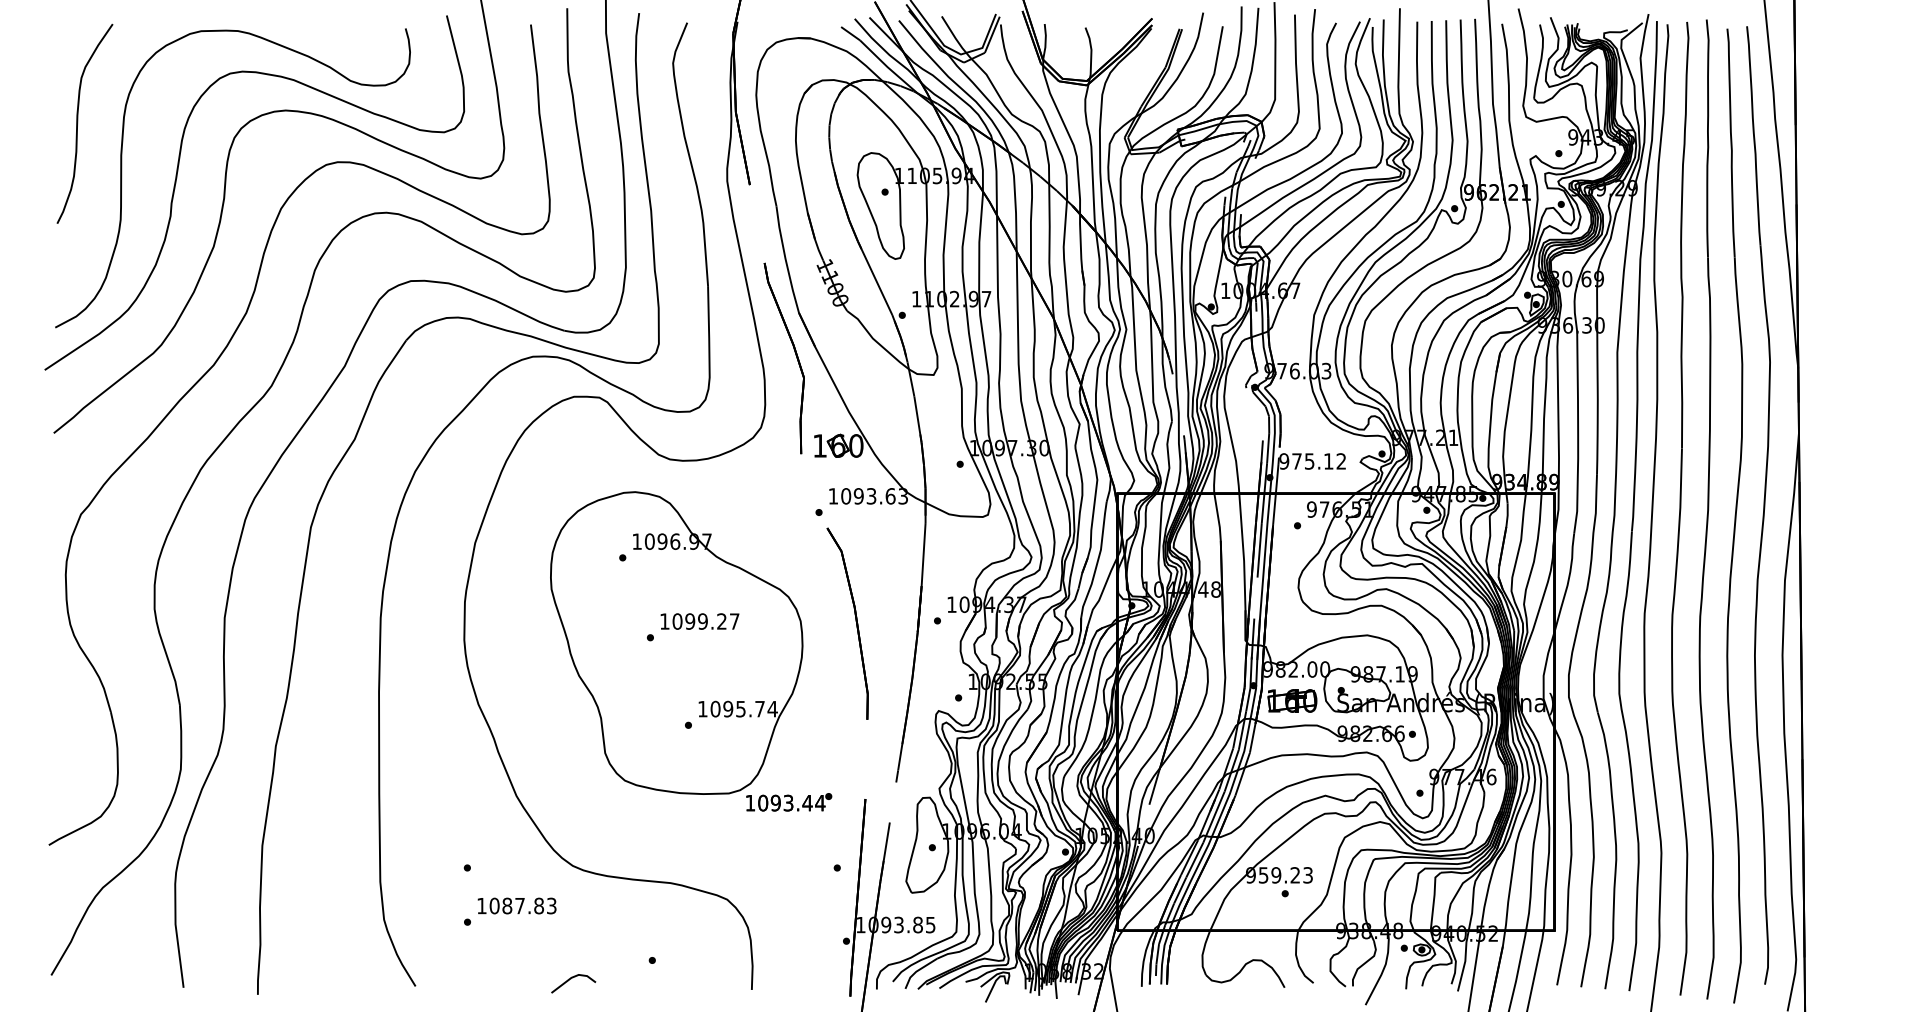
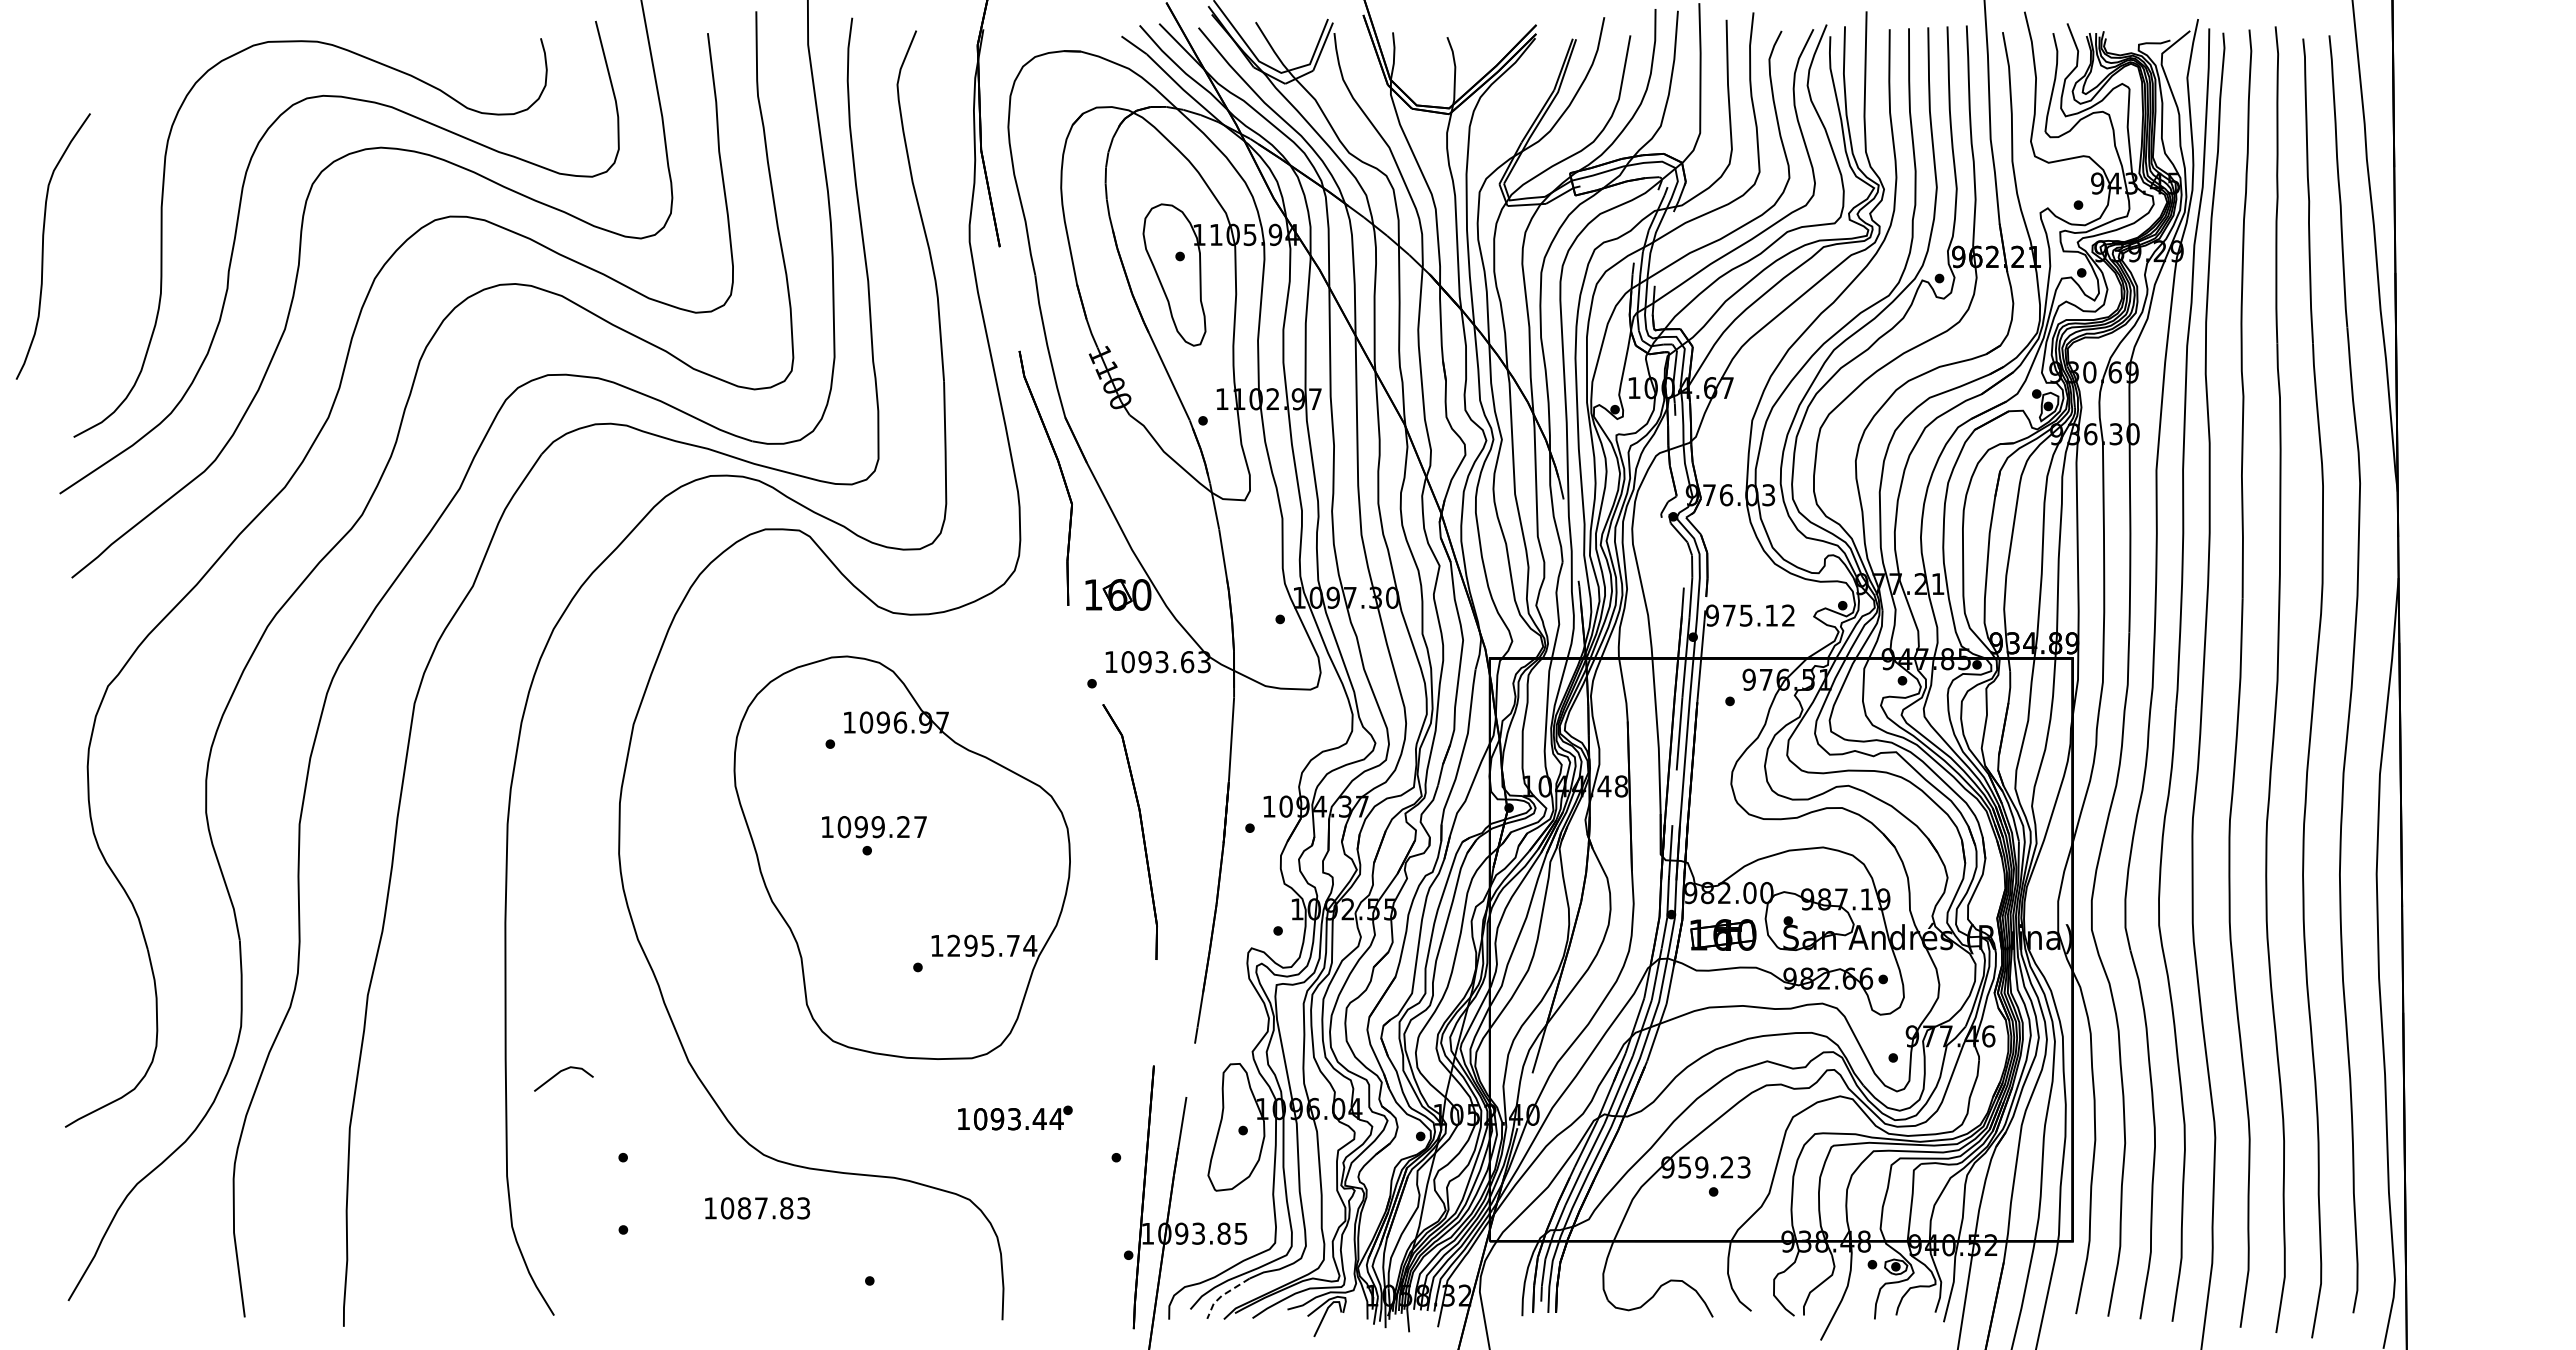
curve: (77, 123) -> (43, 246), moved
text: (700, 621) -> (874, 827), moved
text: (715, 708) -> (953, 945), 1095.74 -> 1295.74
text: (789, 801) -> (1015, 1117), moved
text: (517, 906) -> (757, 1208), moved
line: (916, 971) -> (1222, 1295), solid -> dashed
line: (570, 979) -> (559, 1073), moved

